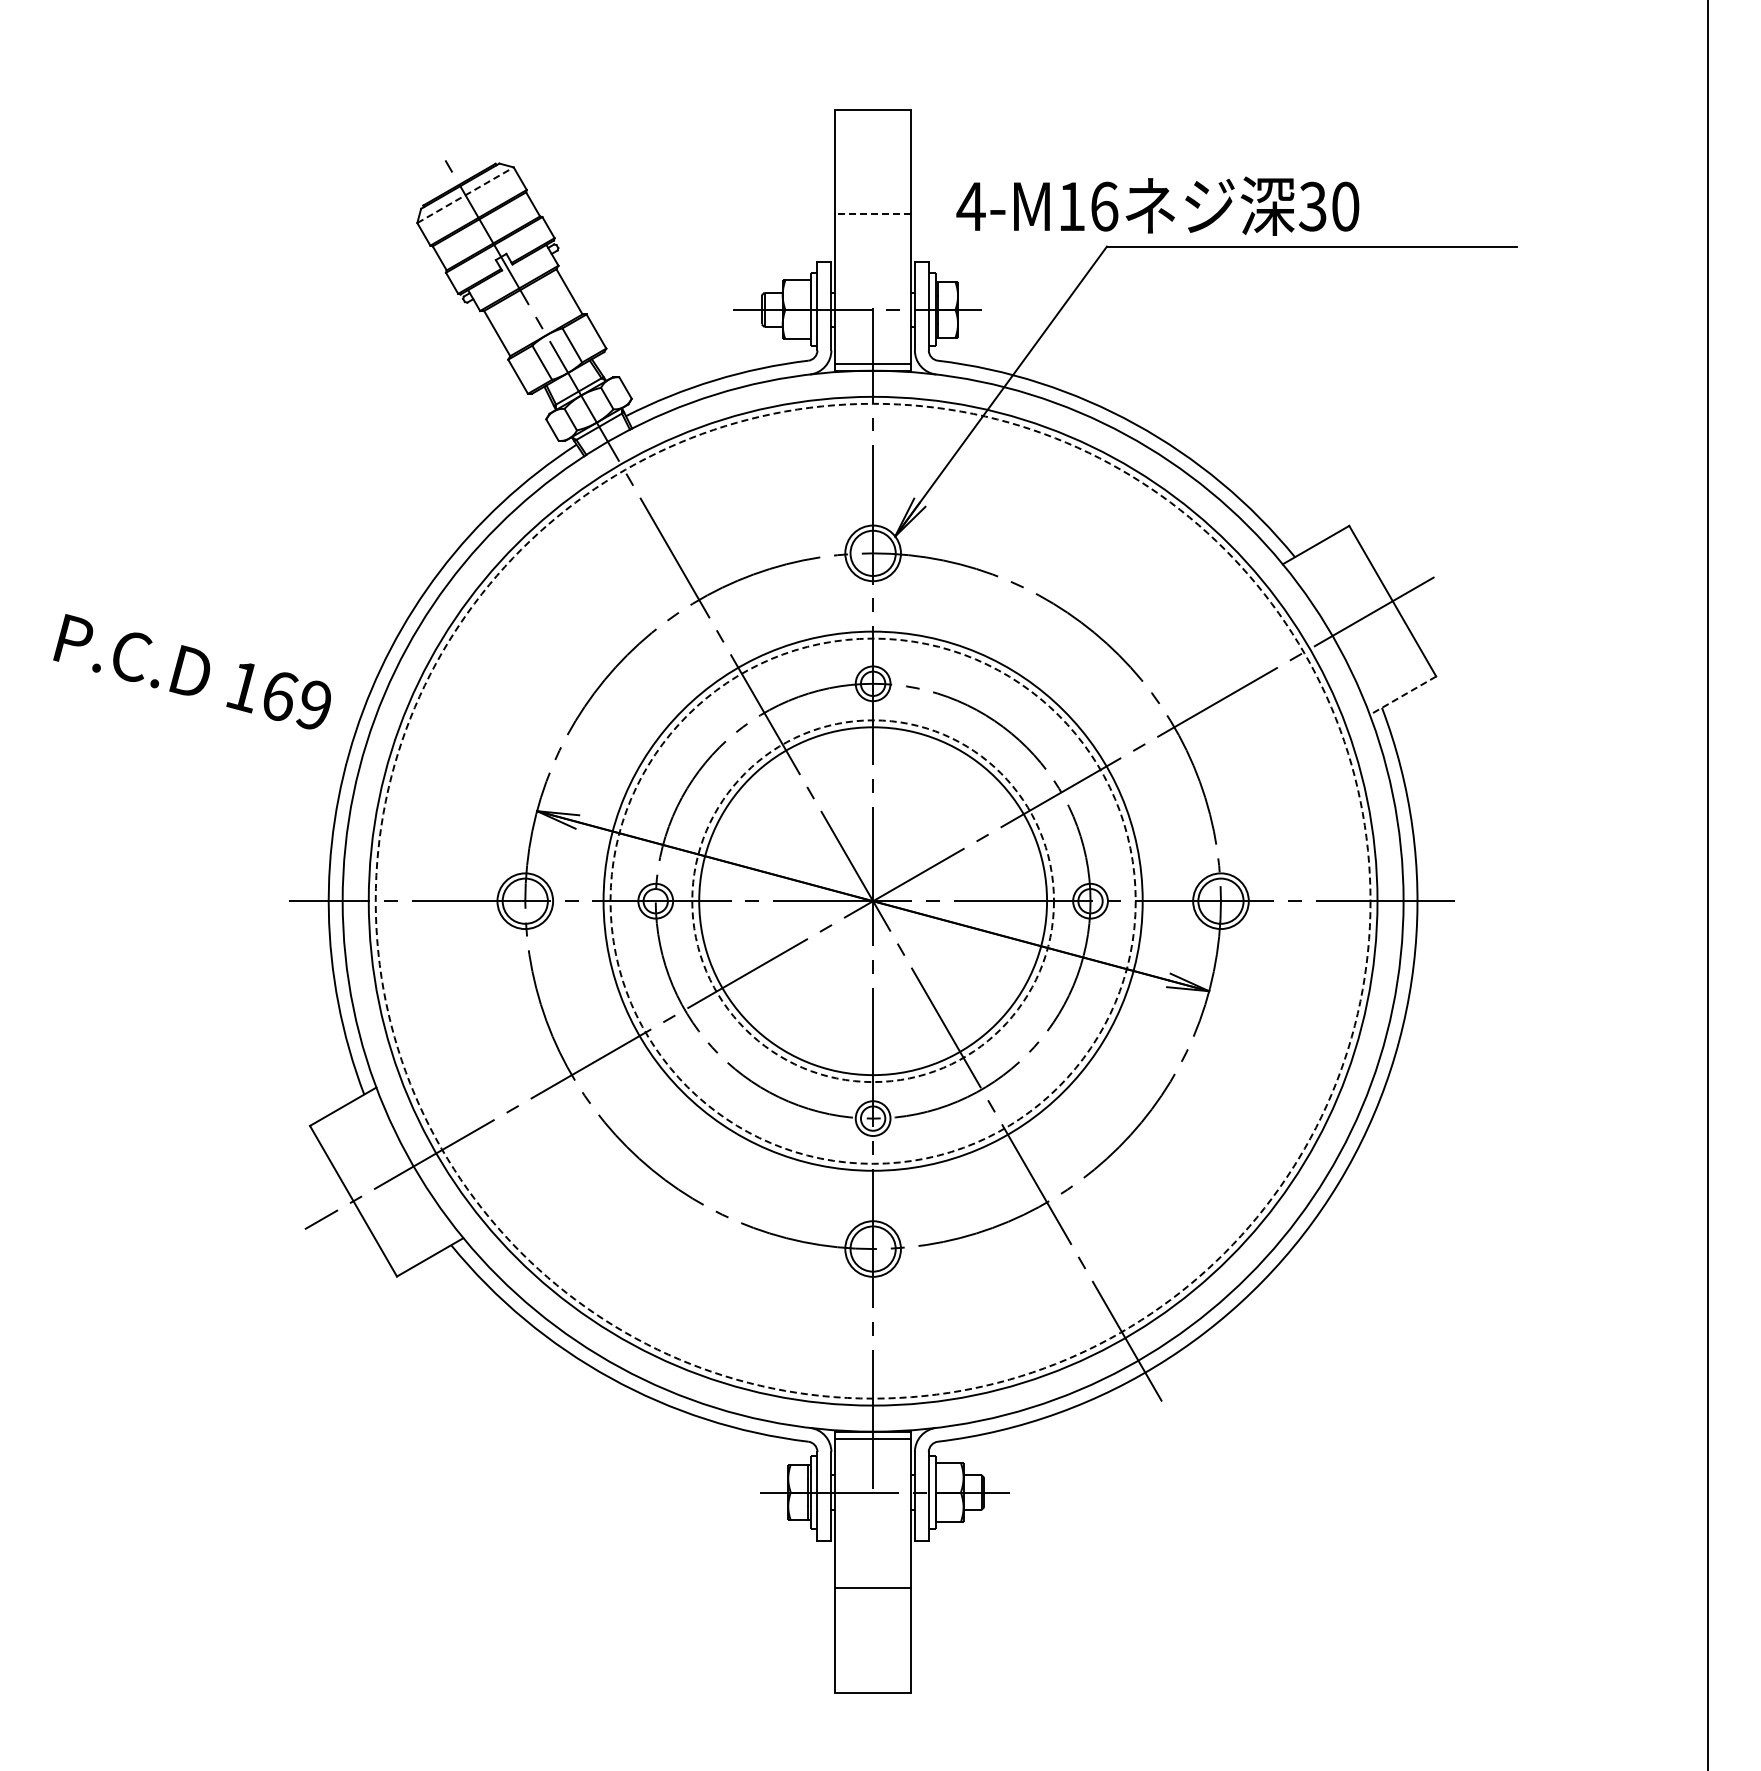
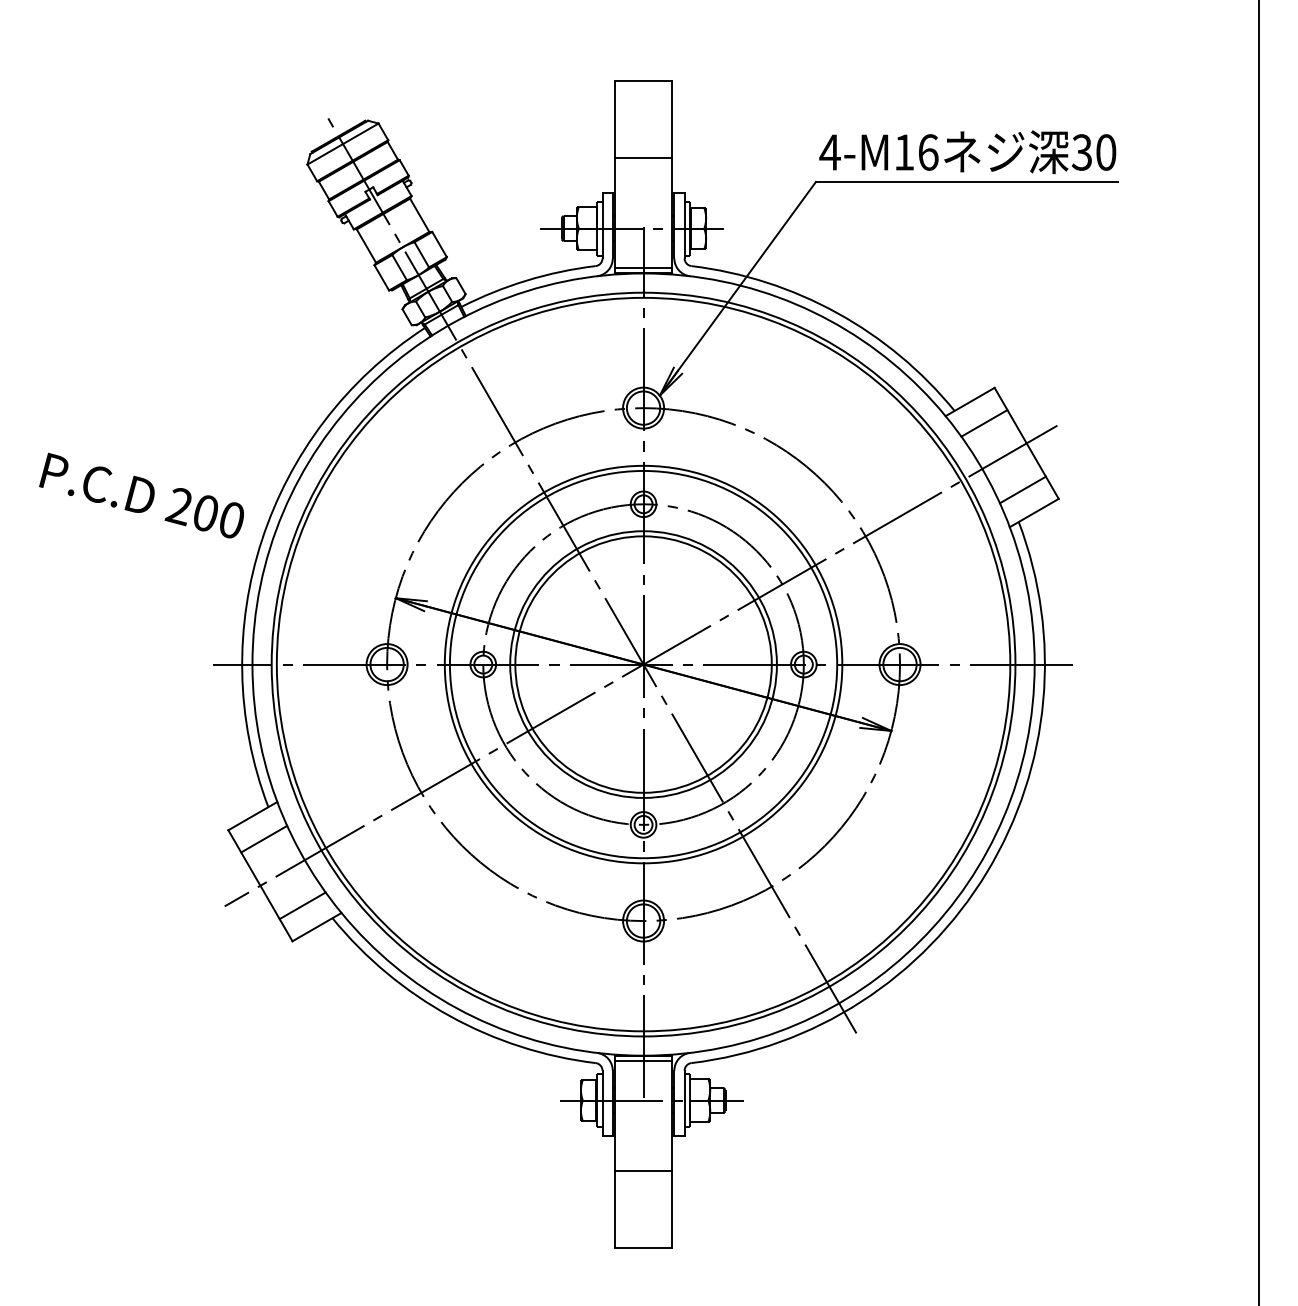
line: (465, 195) -> (343, 144), dashed -> solid
text: (1157, 205) -> (967, 151), moved
line: (872, 214) -> (643, 158), dashed -> solid
line: (1335, 574) -> (984, 423), added
line: (1387, 664) -> (1022, 490), added
text: (277, 695) -> (204, 512), 169 -> 200
line: (1402, 695) -> (1033, 512), dashed -> solid
circle: (872, 900) -> (643, 664), dashed -> solid
circle: (872, 900) -> (643, 664), dashed -> solid
circle: (873, 901) -> (643, 664), dashed -> solid
line: (358, 1137) -> (264, 838), added
line: (410, 1228) -> (302, 905), added

